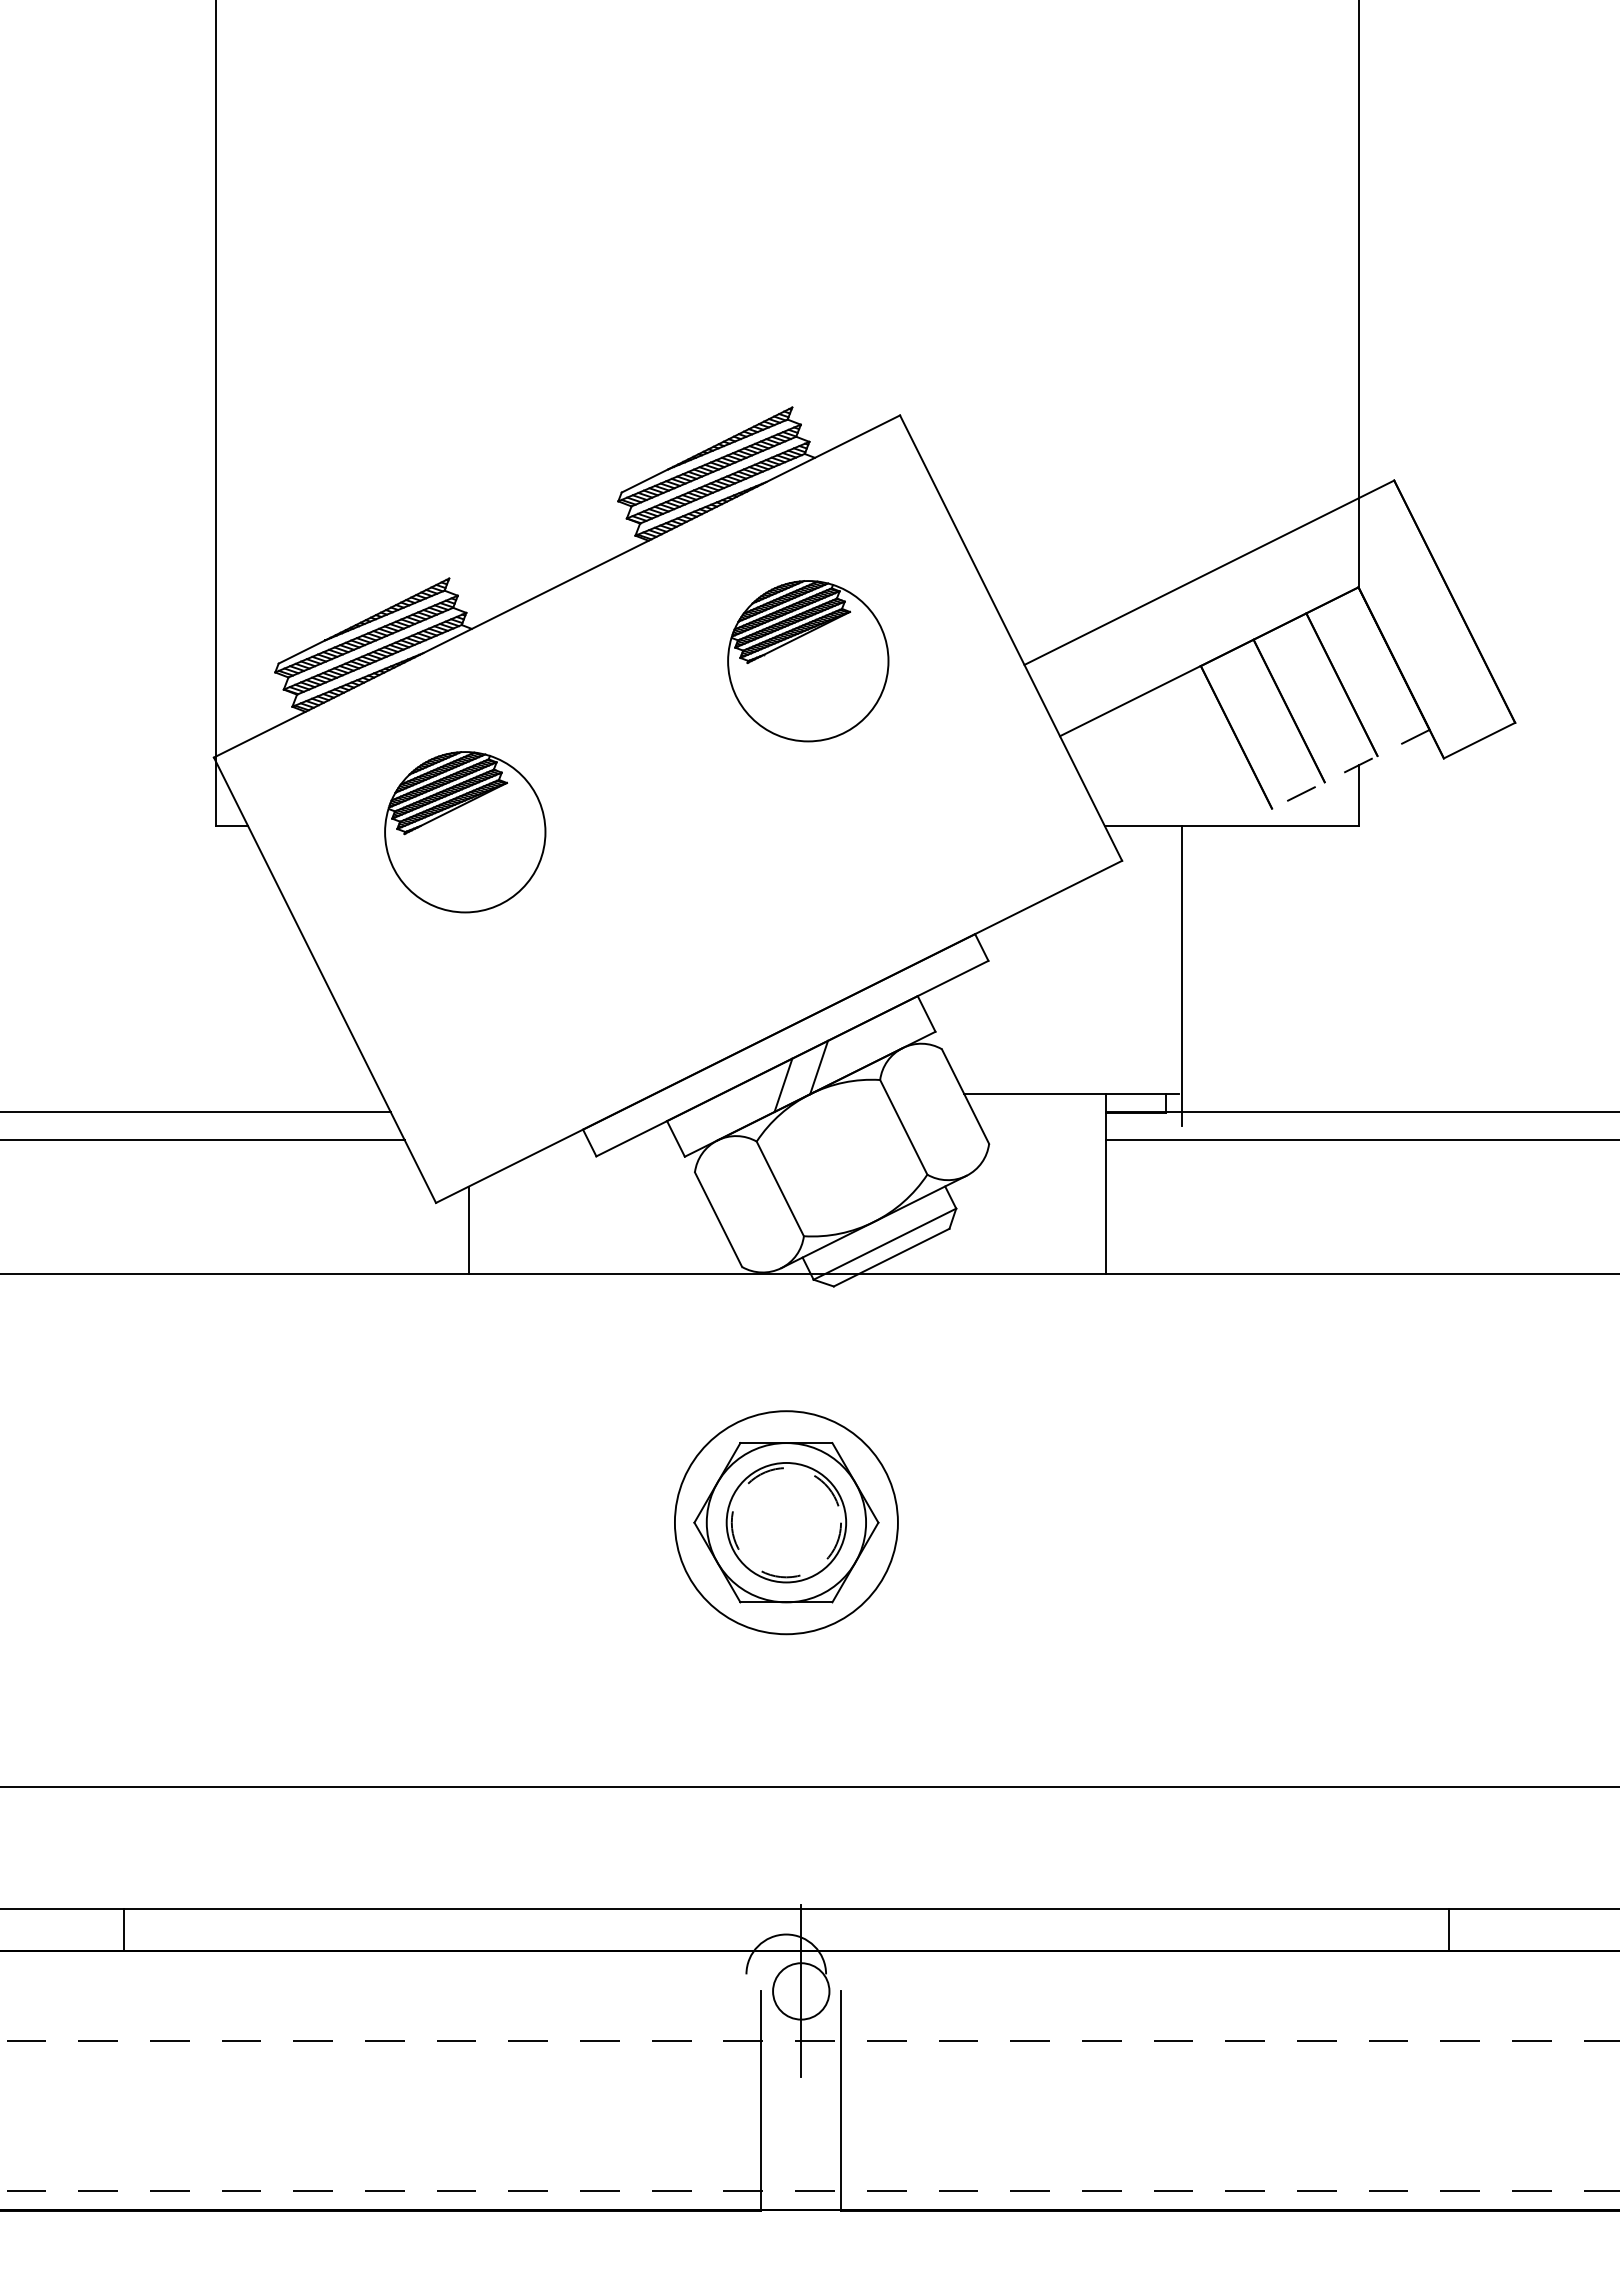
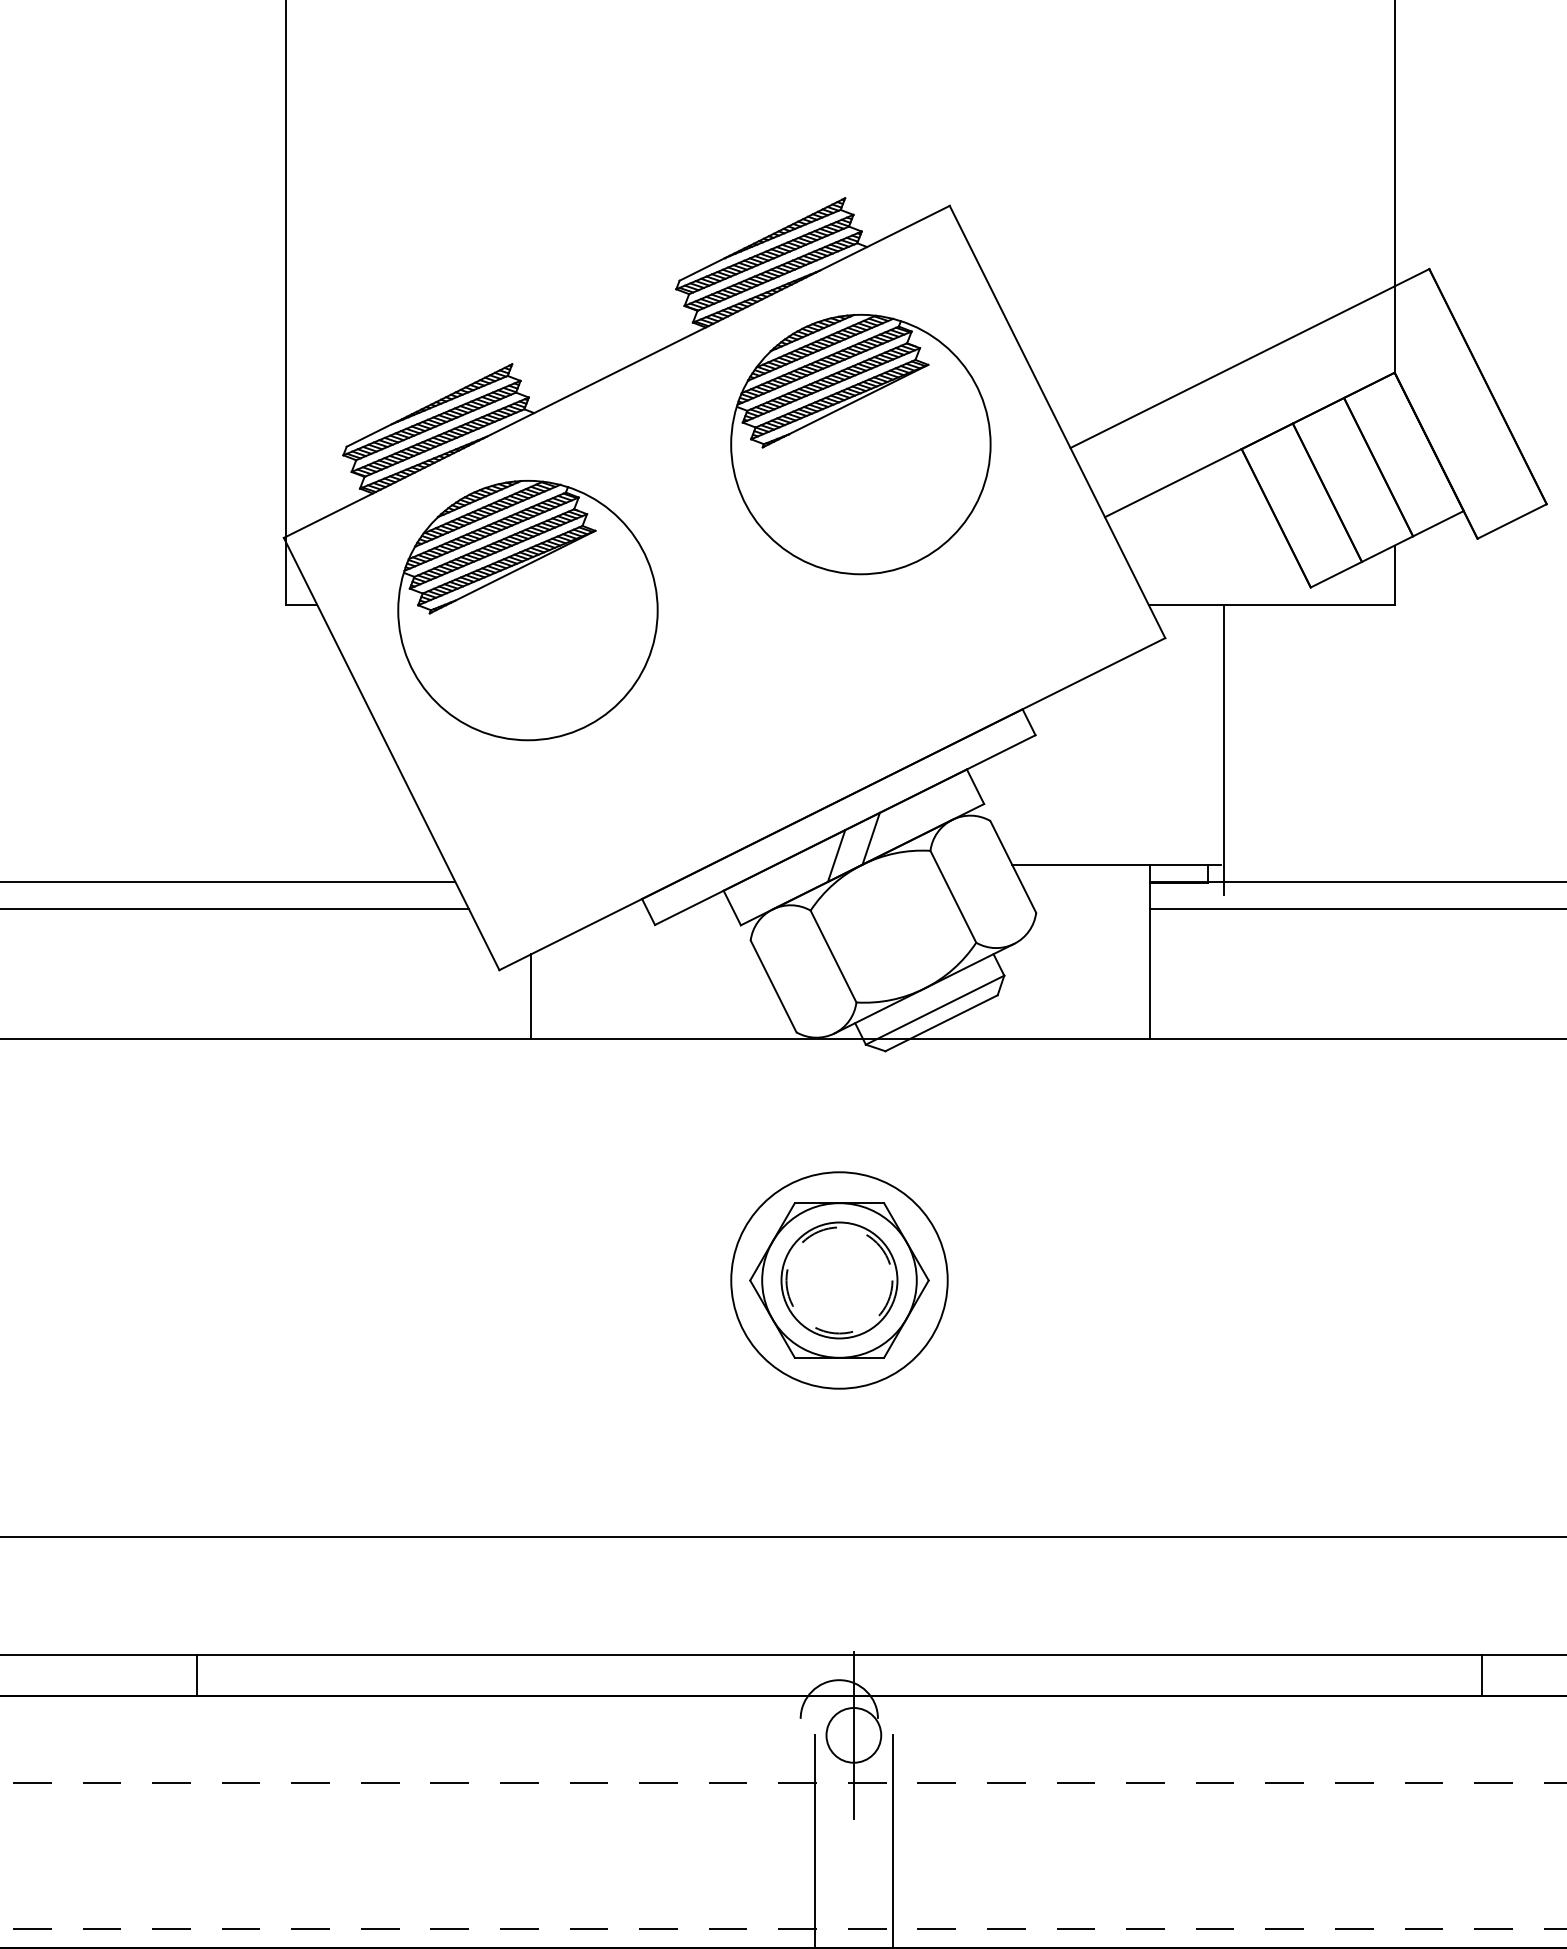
part: (807, 660) -> (859, 443), size x1.67
line: (1350, 769) -> (1386, 549), dashed -> solid
part: (464, 831) -> (527, 609), size x1.67

